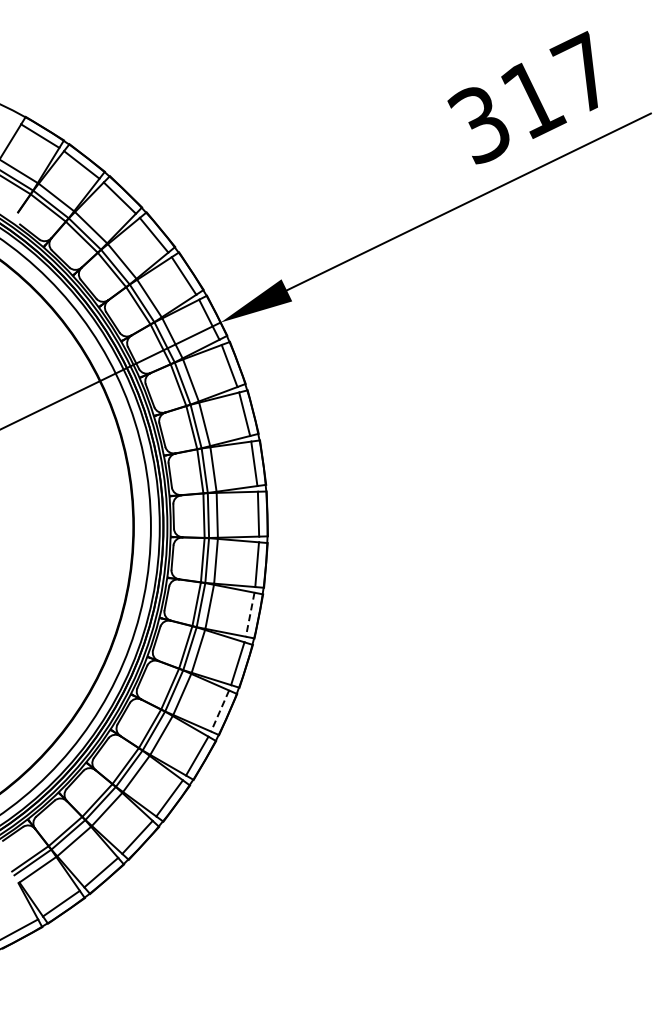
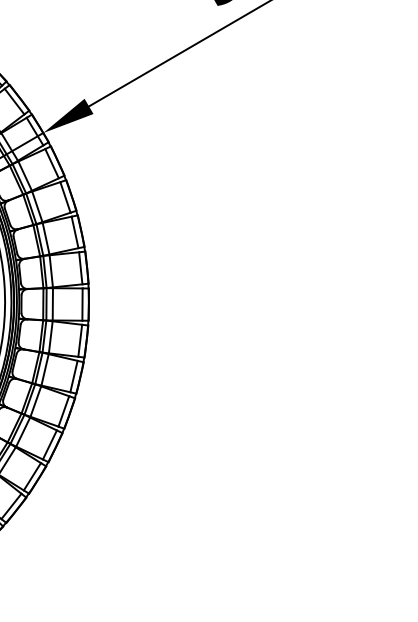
line: (250, 615) -> (80, 341), dashed -> solid
line: (219, 711) -> (63, 411), dashed -> solid

